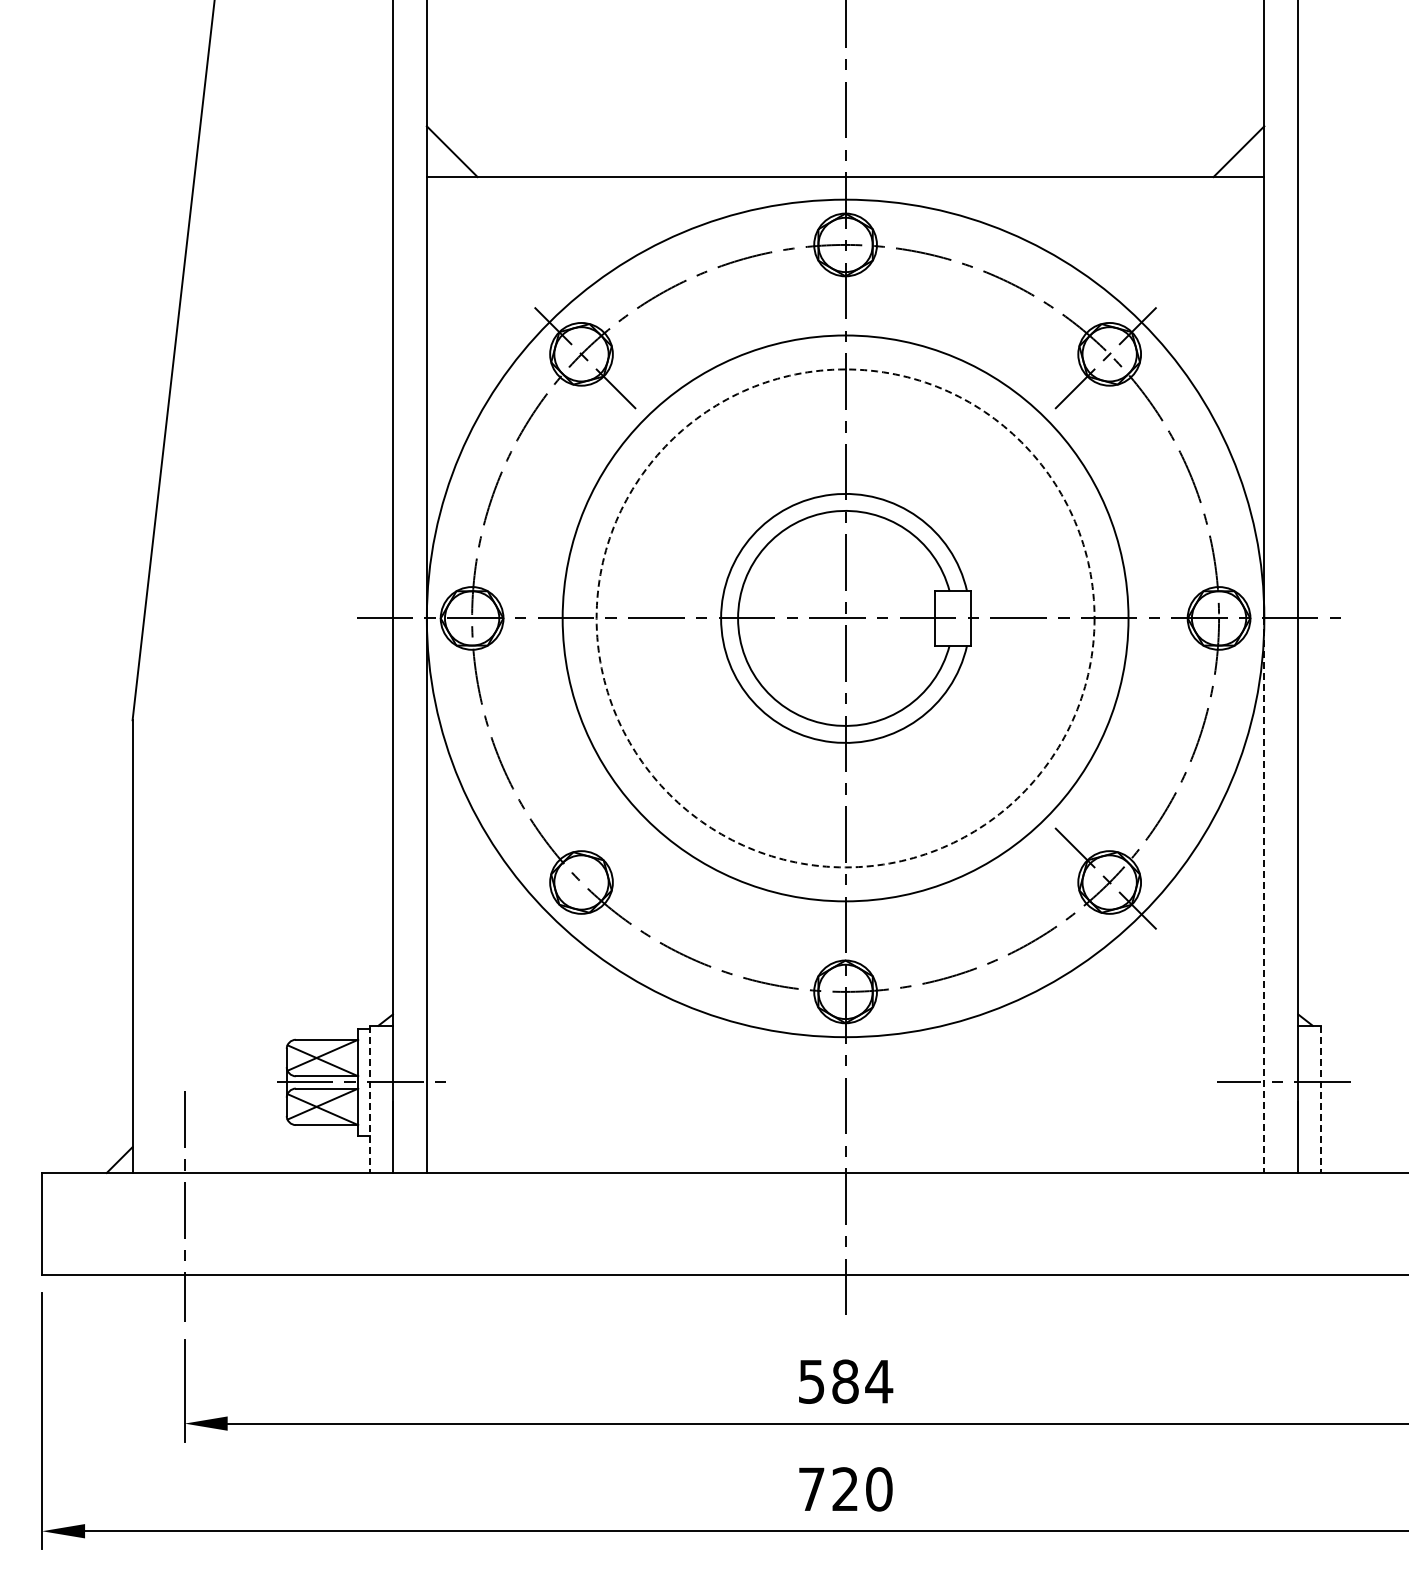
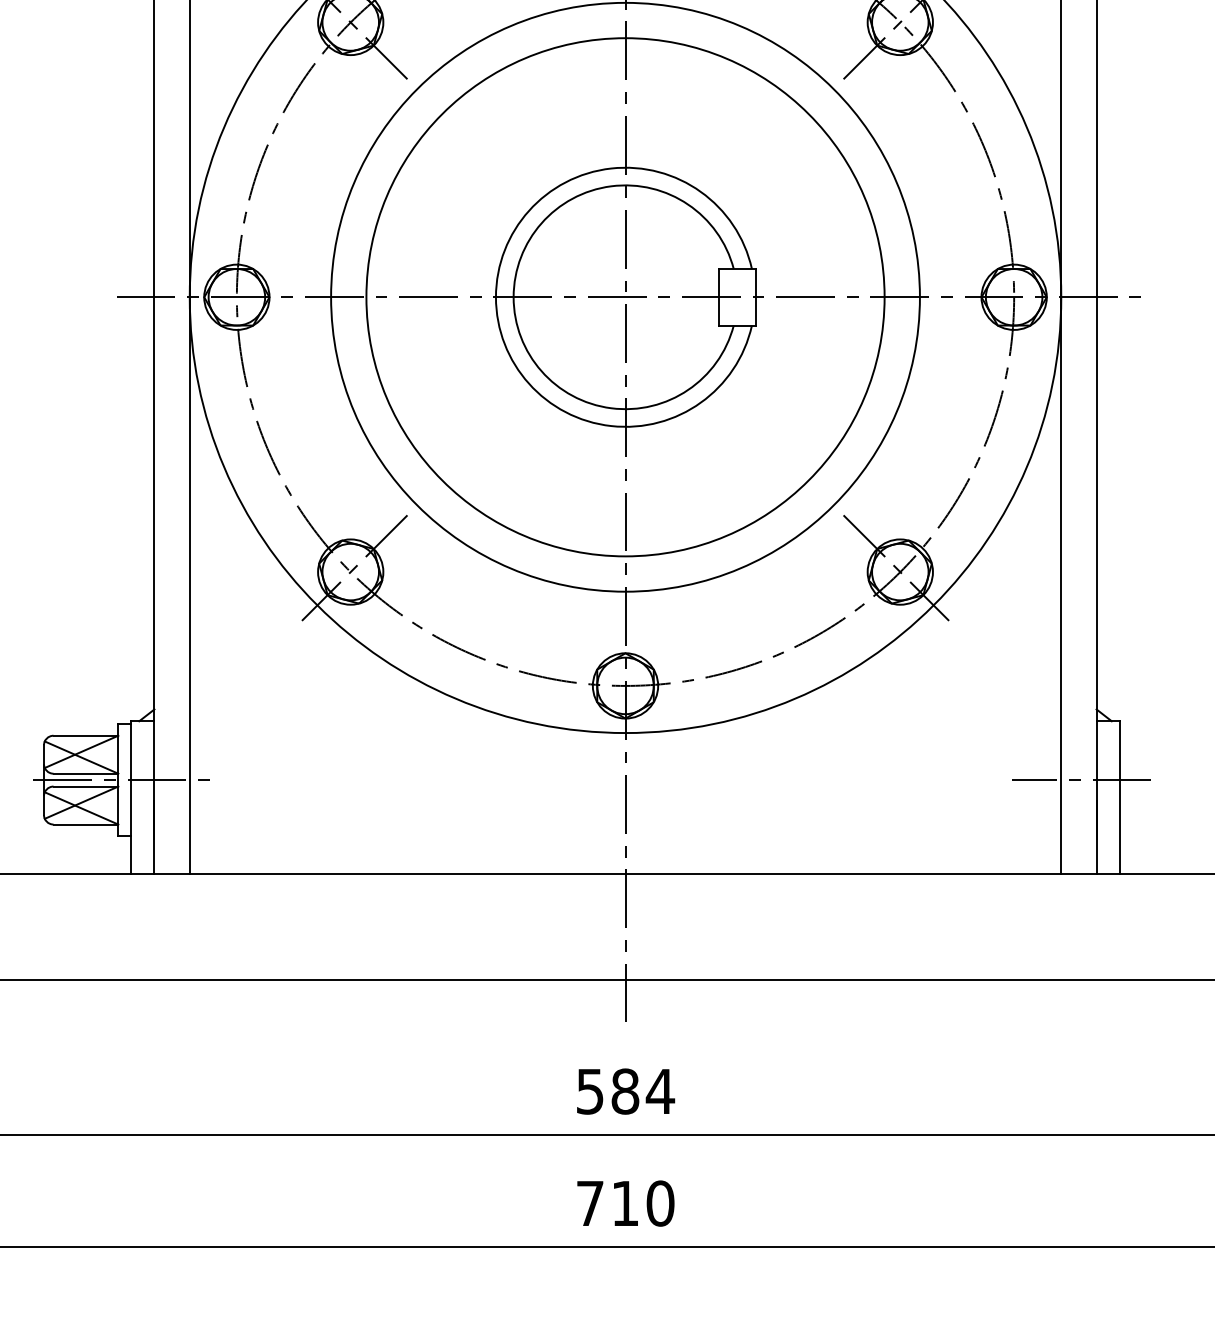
circle: (845, 618) -> (625, 297), dashed -> solid
line: (585, 878) -> (354, 567), added
line: (1264, 896) -> (1061, 586), dashed -> solid
line: (370, 1099) -> (131, 797), dashed -> solid
line: (1320, 1099) -> (1119, 797), dashed -> solid
text: (844, 1488) -> (624, 1202), 720 -> 710

